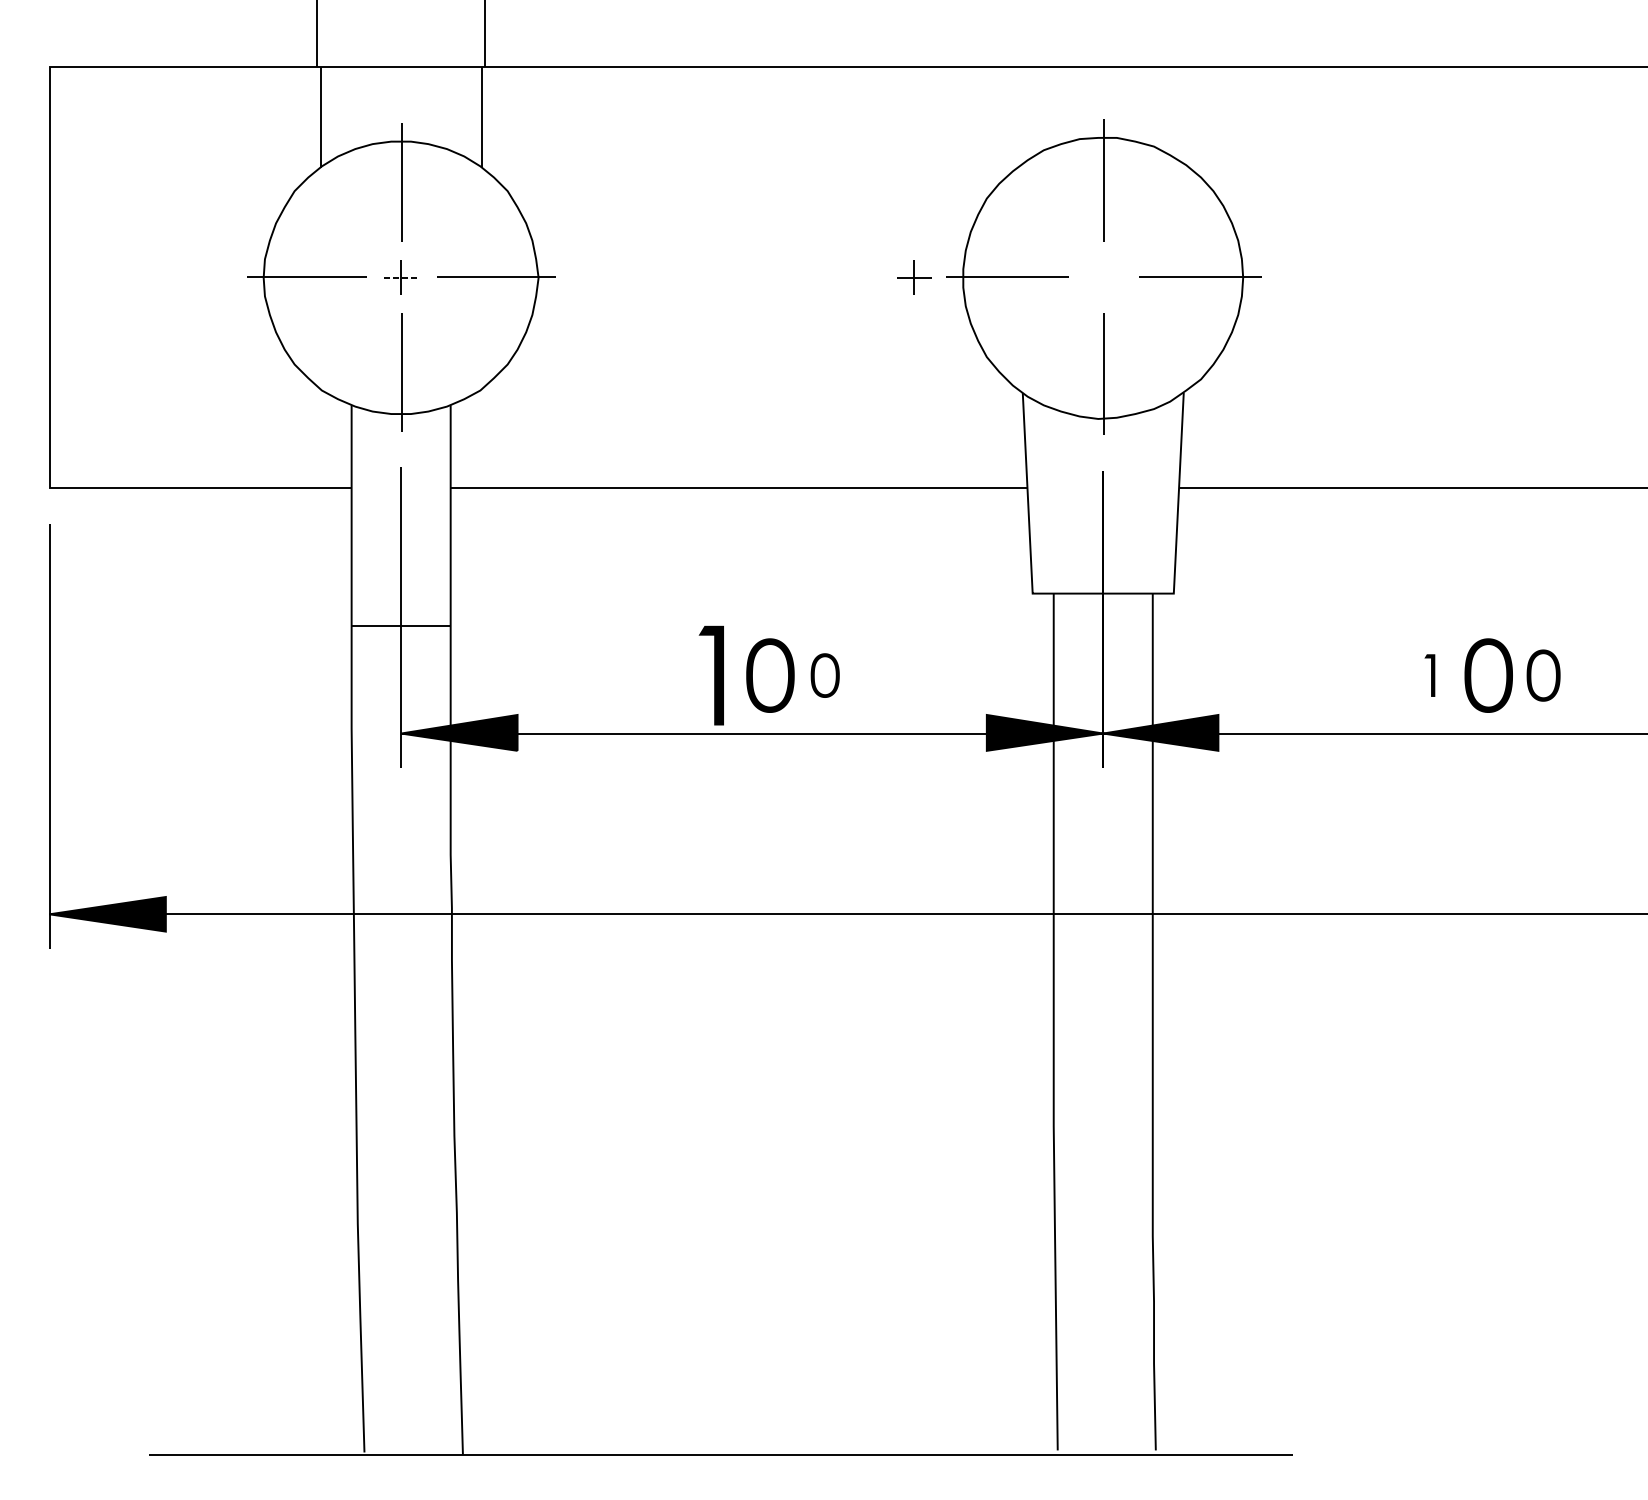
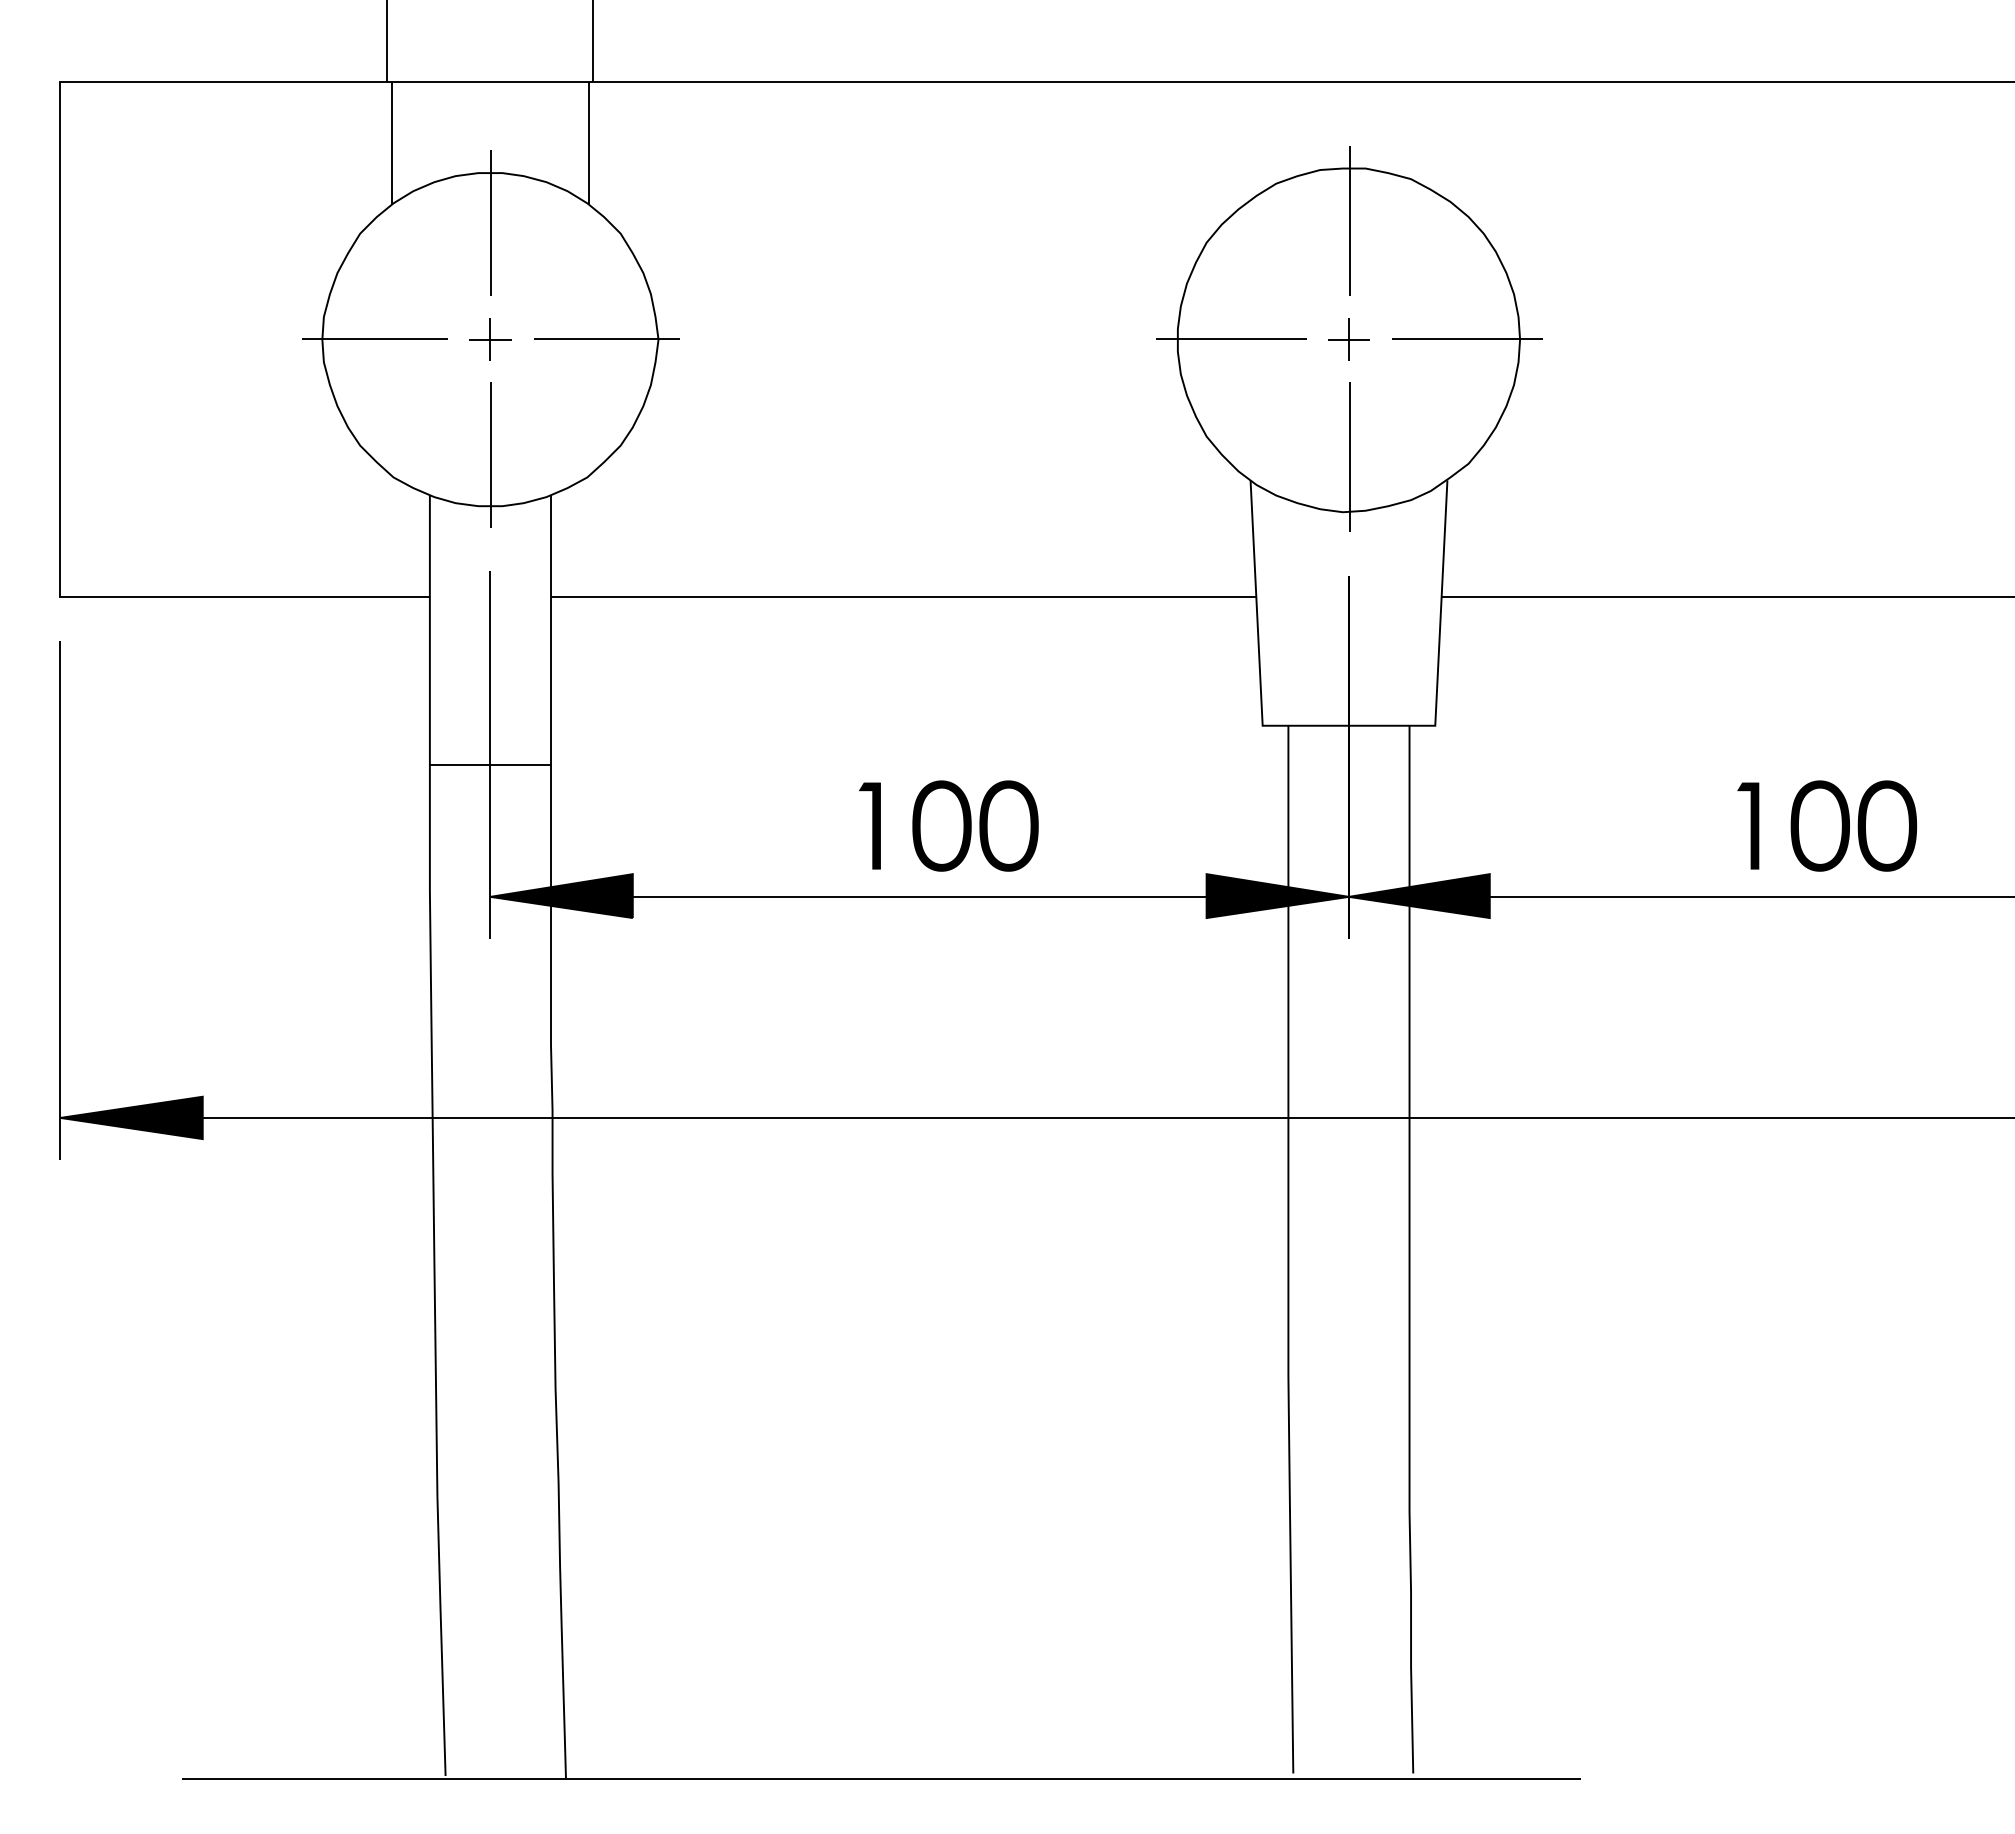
line: (401, 277) -> (490, 339), dashed -> solid
part: (913, 277) -> (1348, 339), moved
part: (711, 675) -> (869, 825), size x0.71
part: (824, 675) -> (1008, 825), size x1.67
part: (1429, 675) -> (1748, 825), size x1.67
part: (1543, 675) -> (1887, 825), size x1.43

